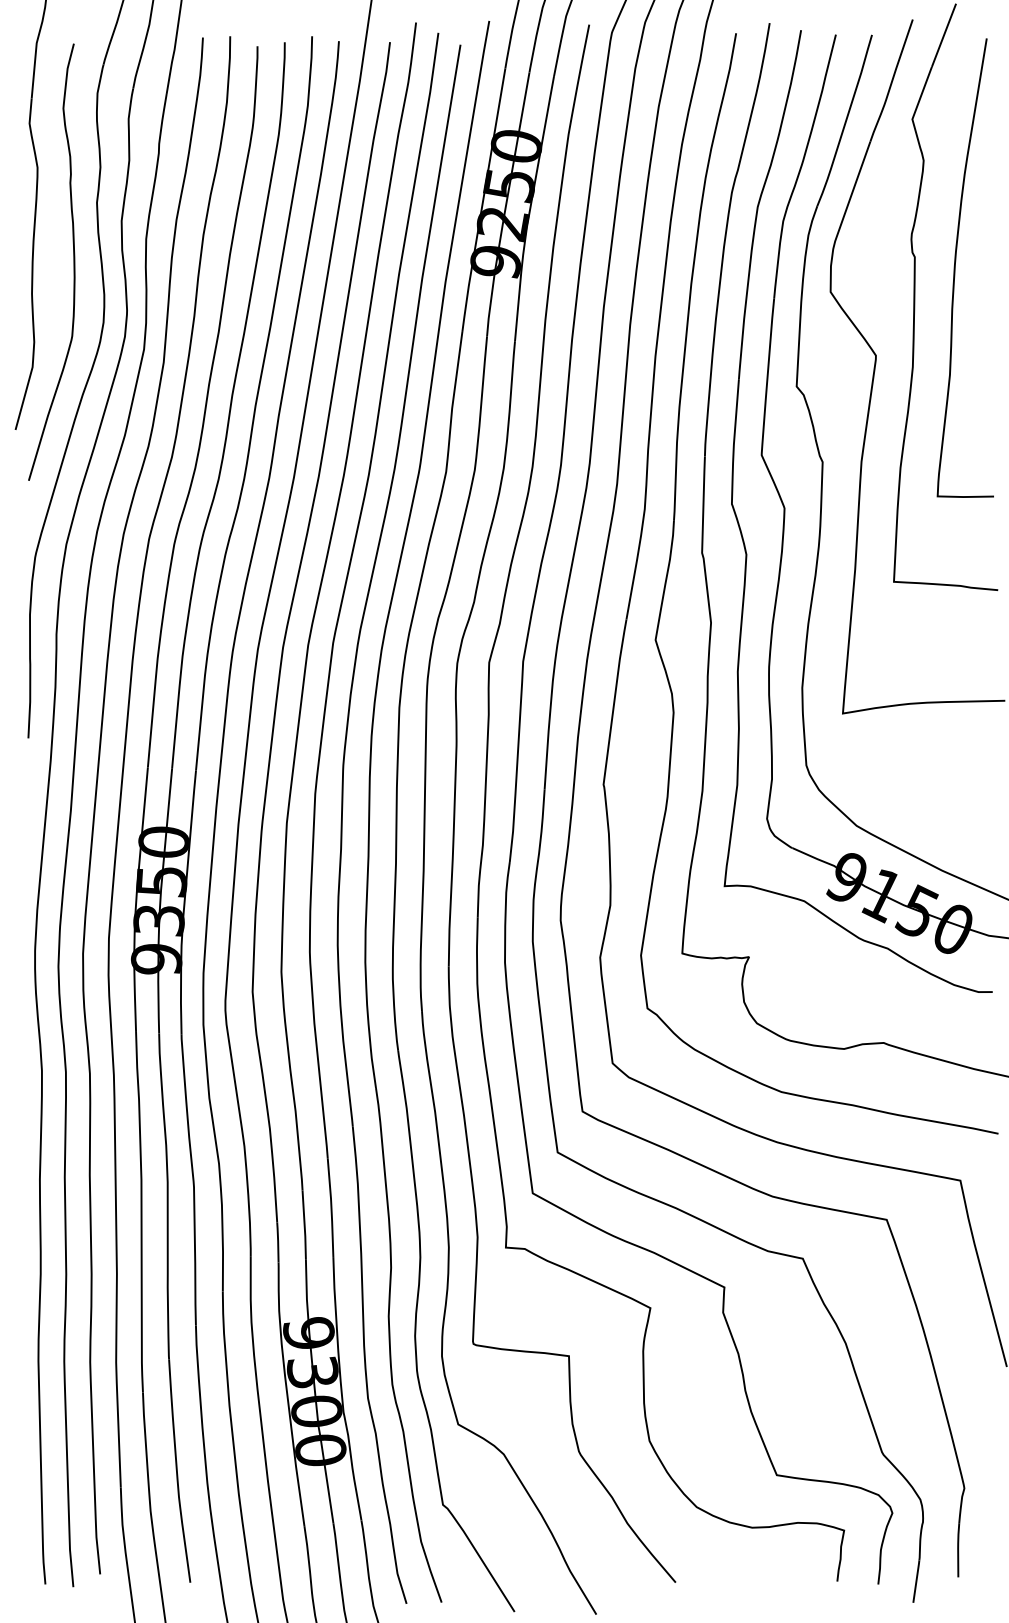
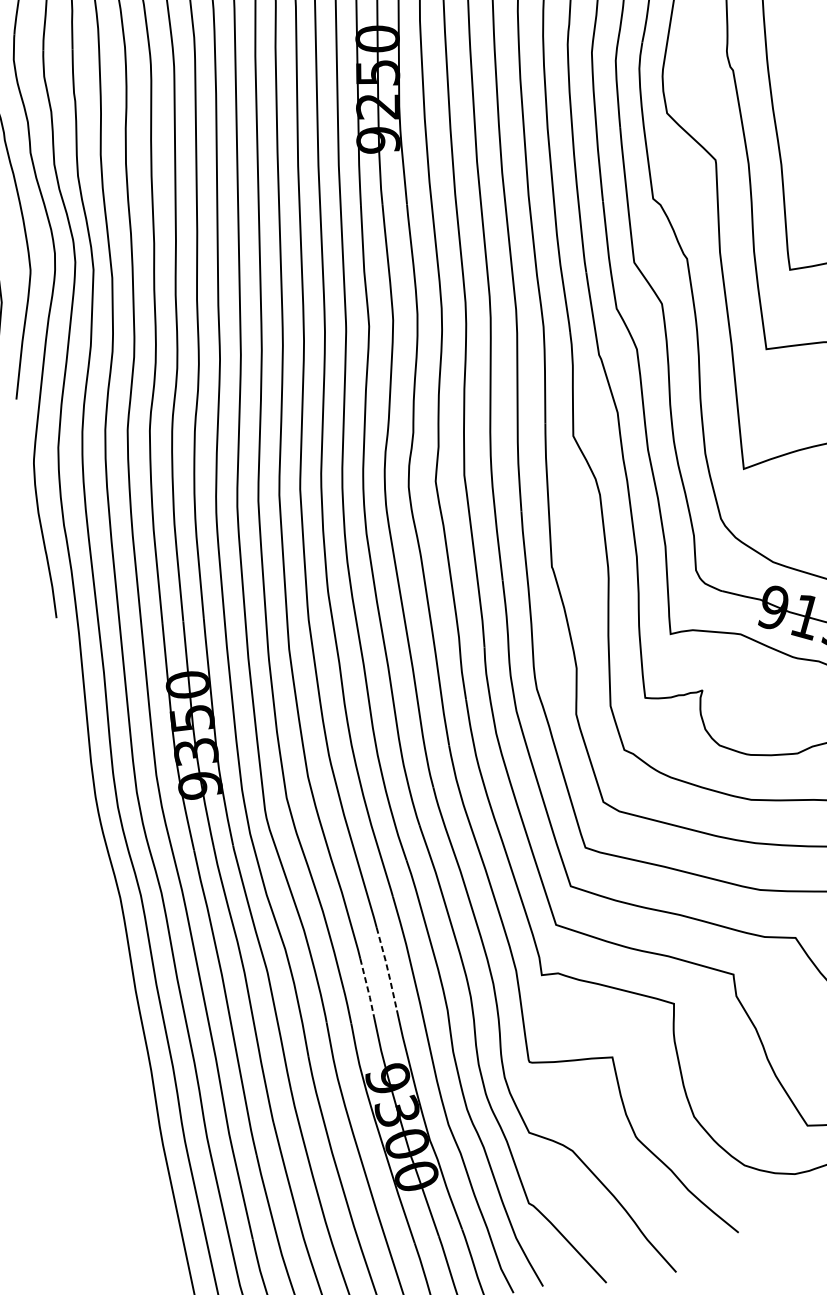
line: (331, 1207) -> (387, 968), solid -> dashed
line: (304, 1226) -> (367, 988), solid -> dashed

